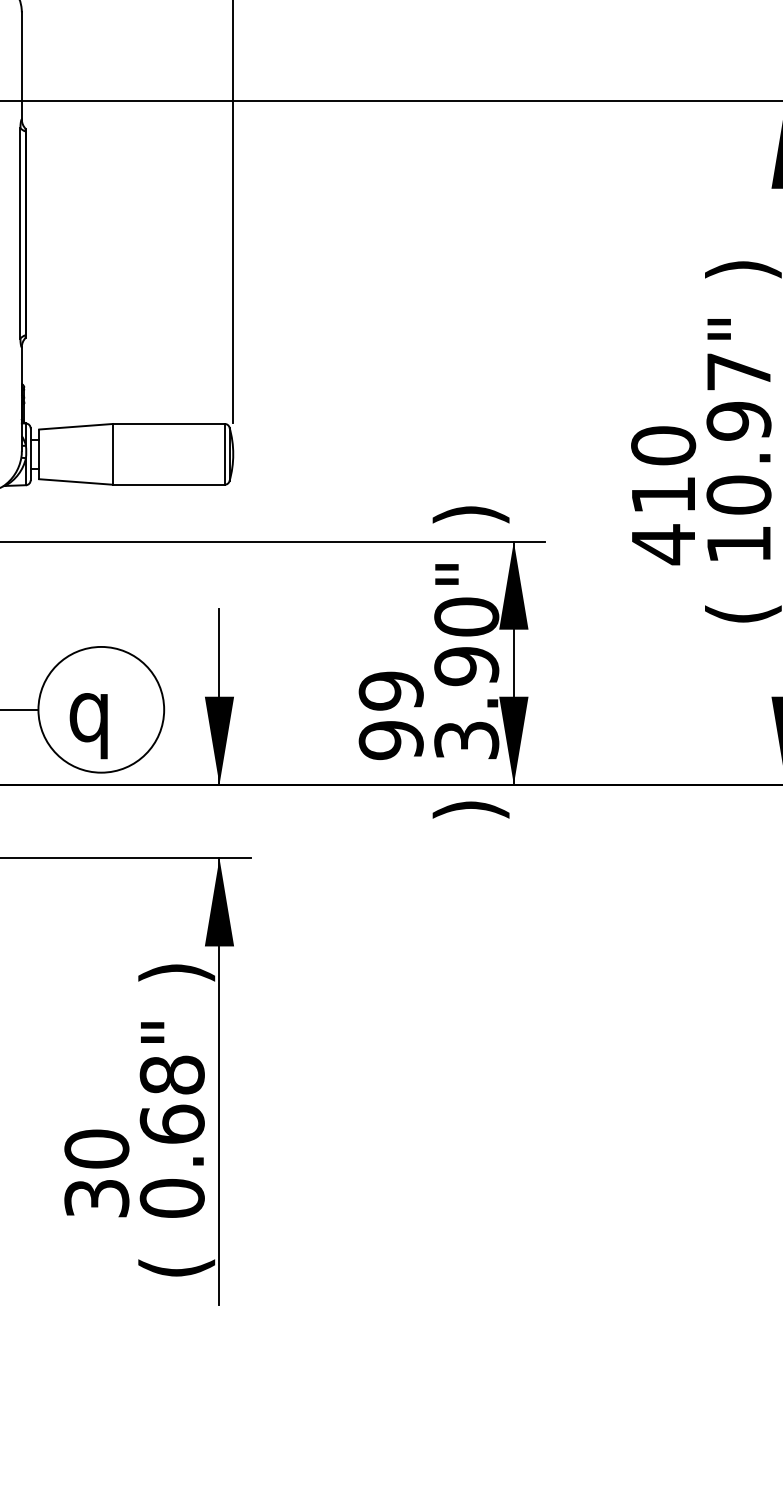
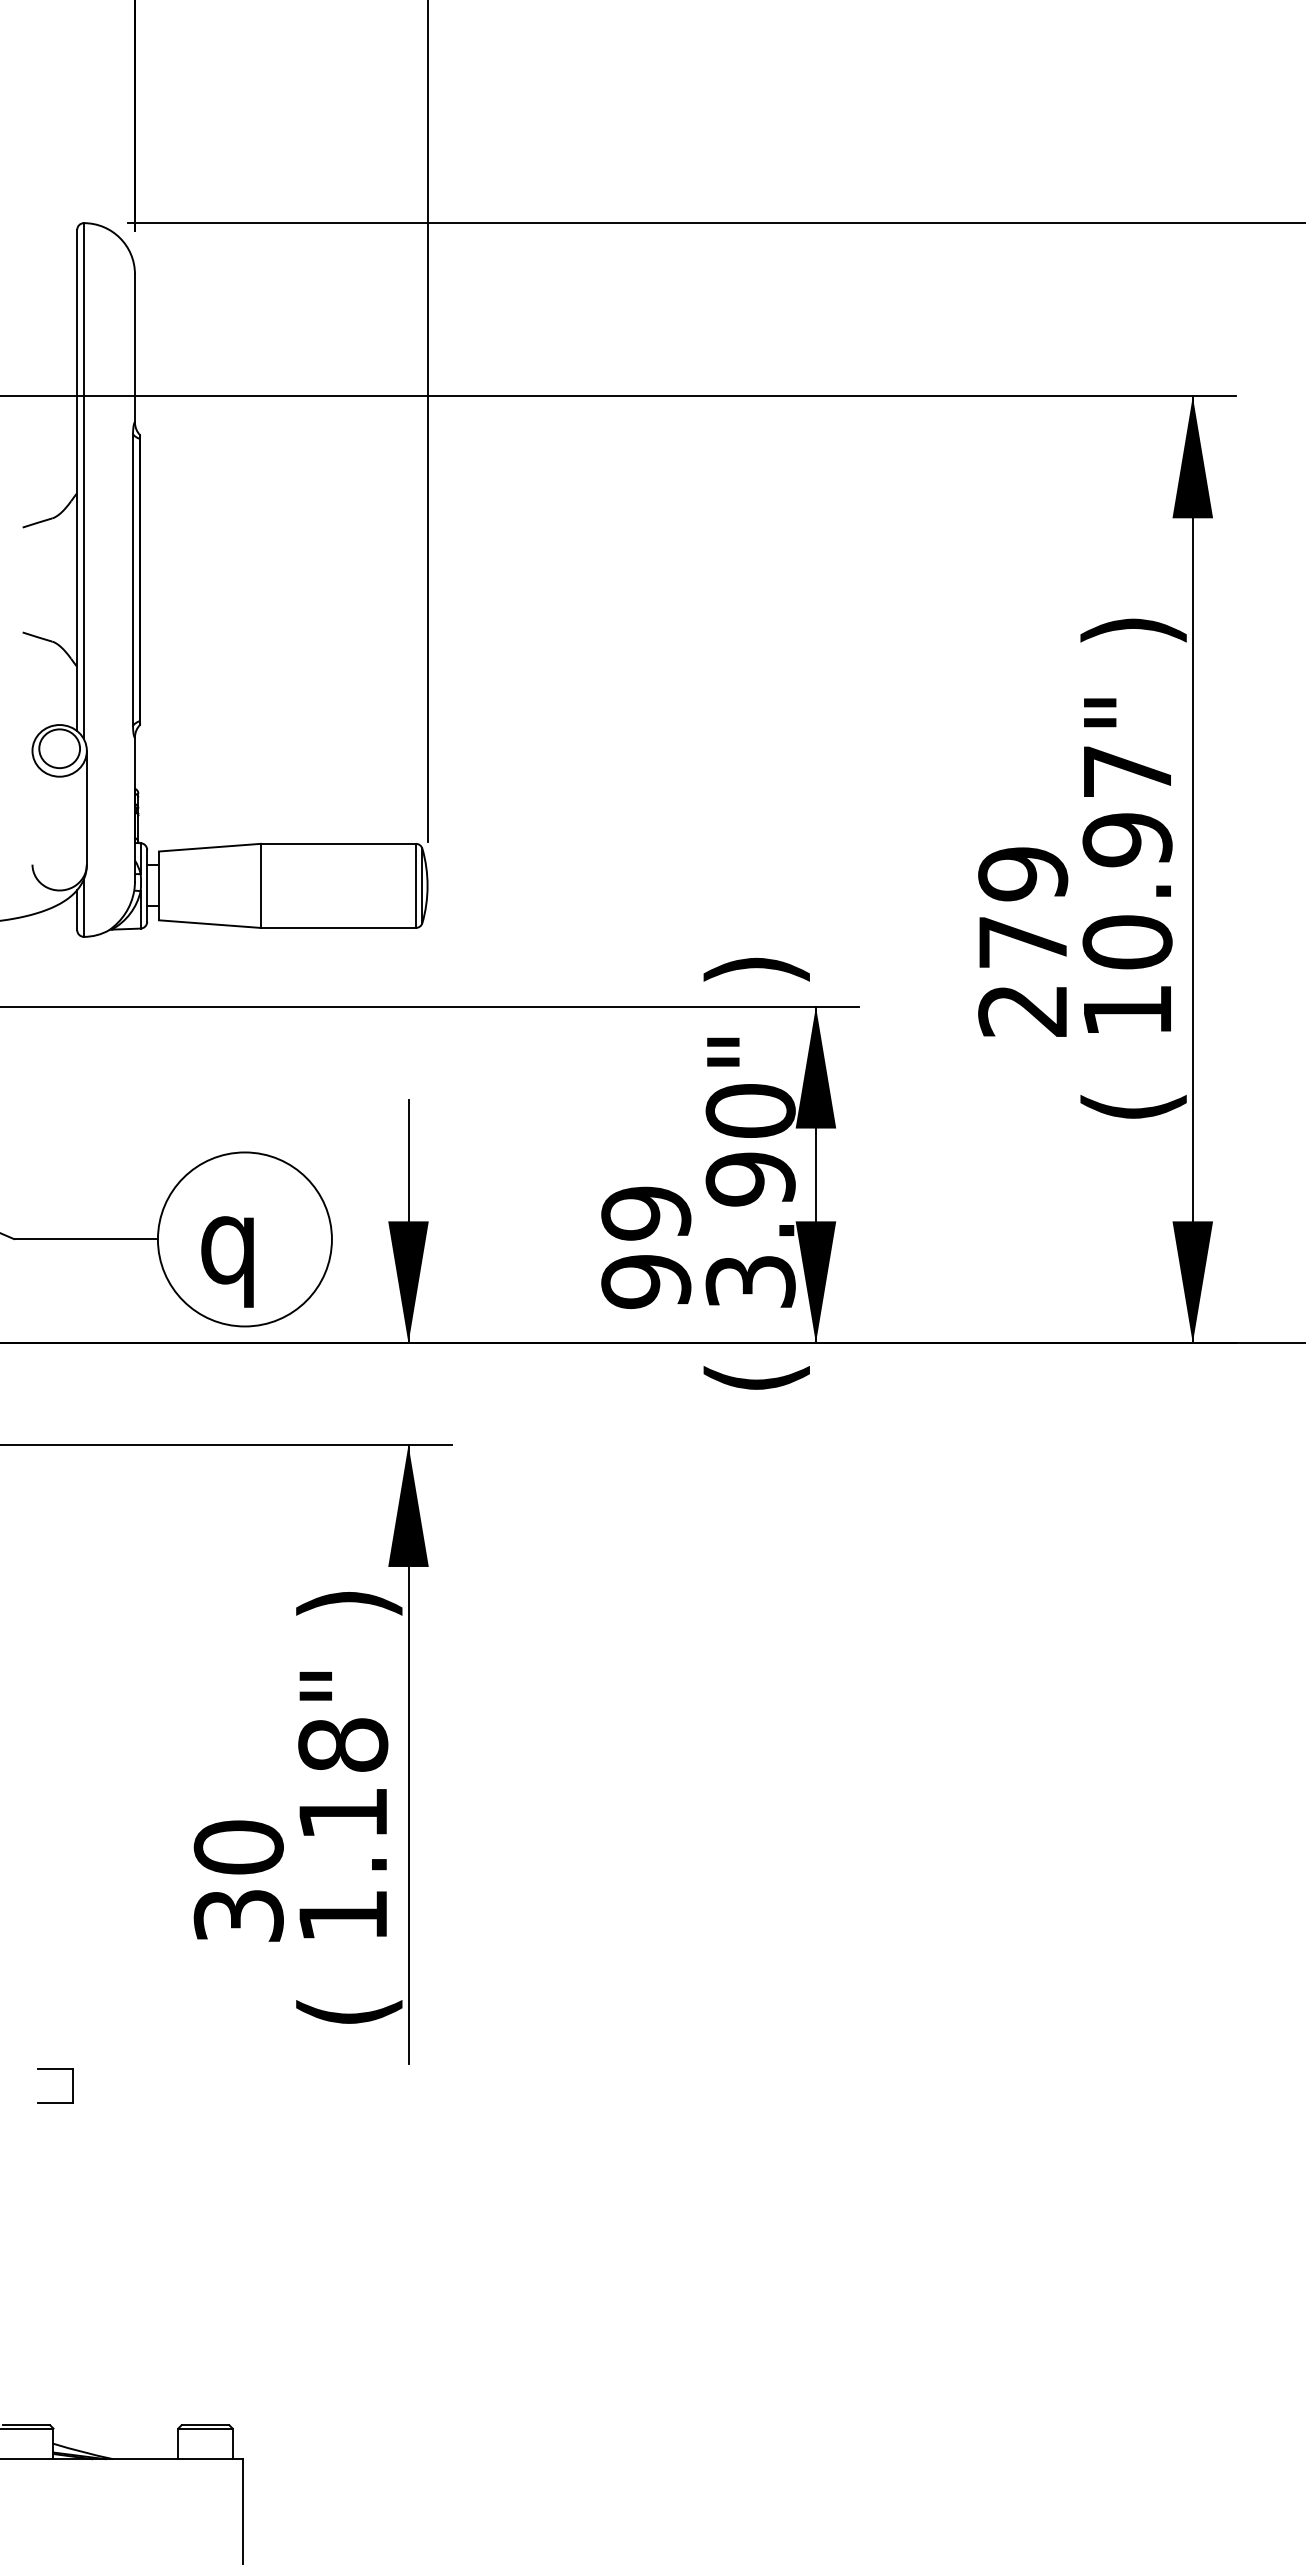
text: (663, 495) -> (1023, 943), 410 -> 279
text: (470, 810) -> (756, 1378), ) -> (
text: (172, 1161) -> (343, 1864), 0.68" -> 1.18"

